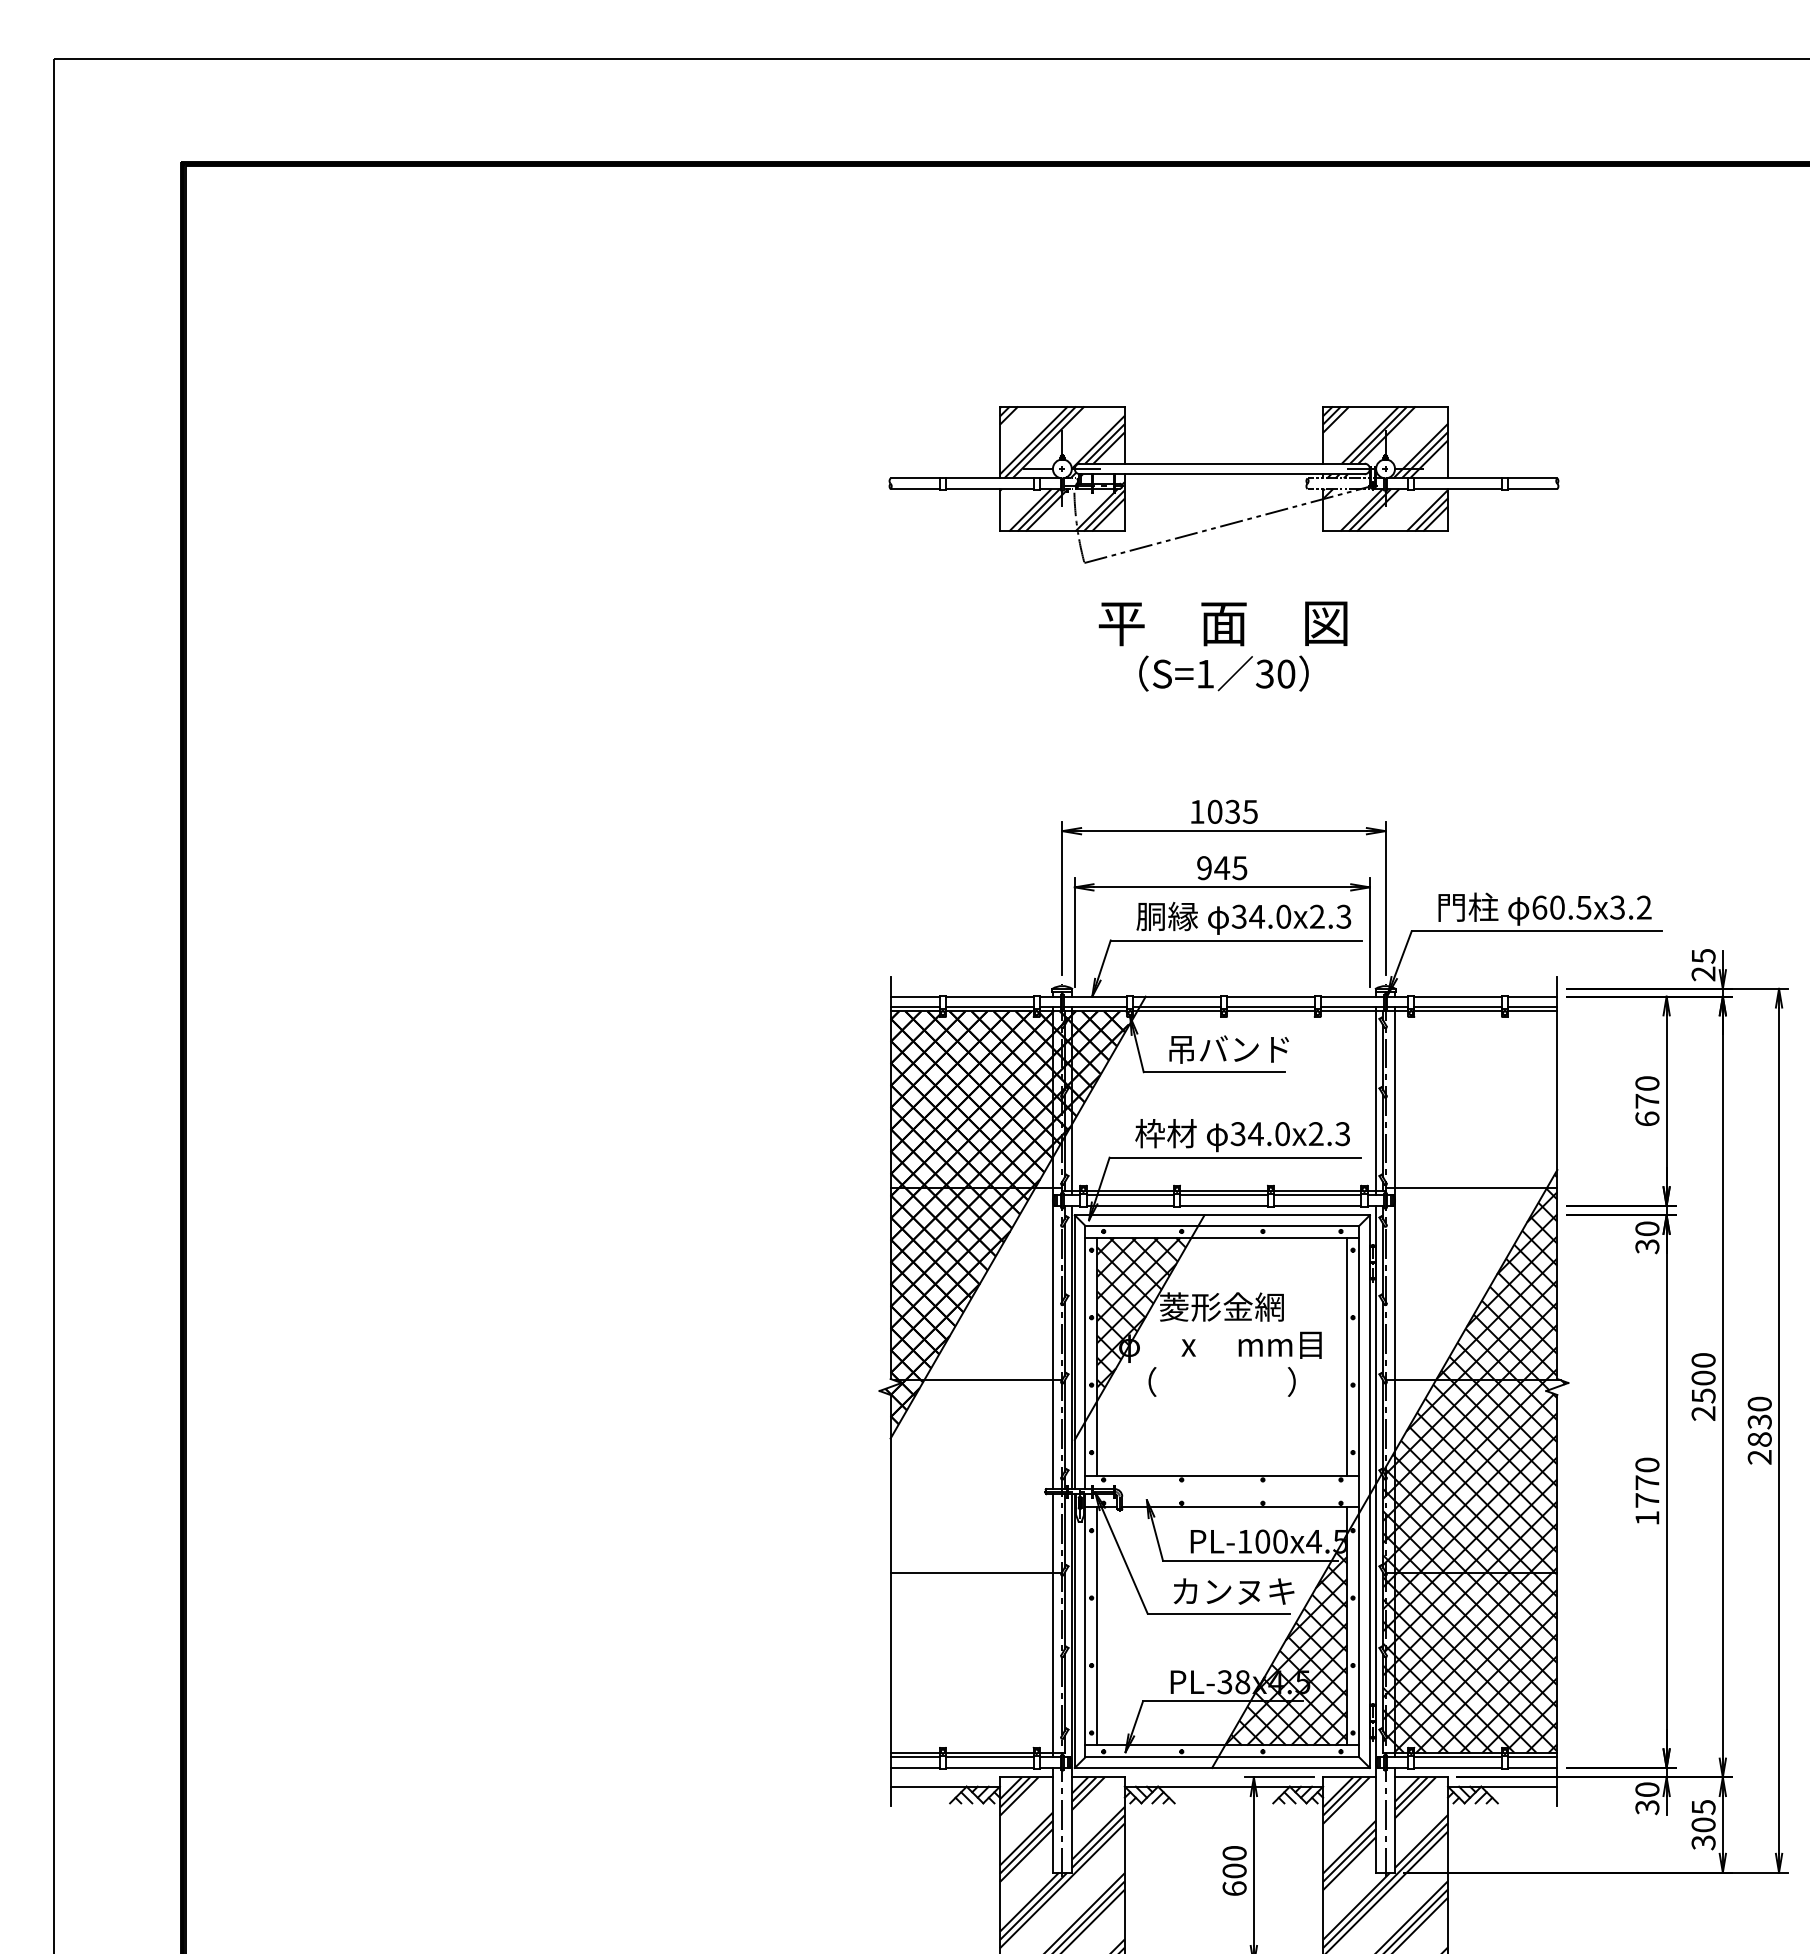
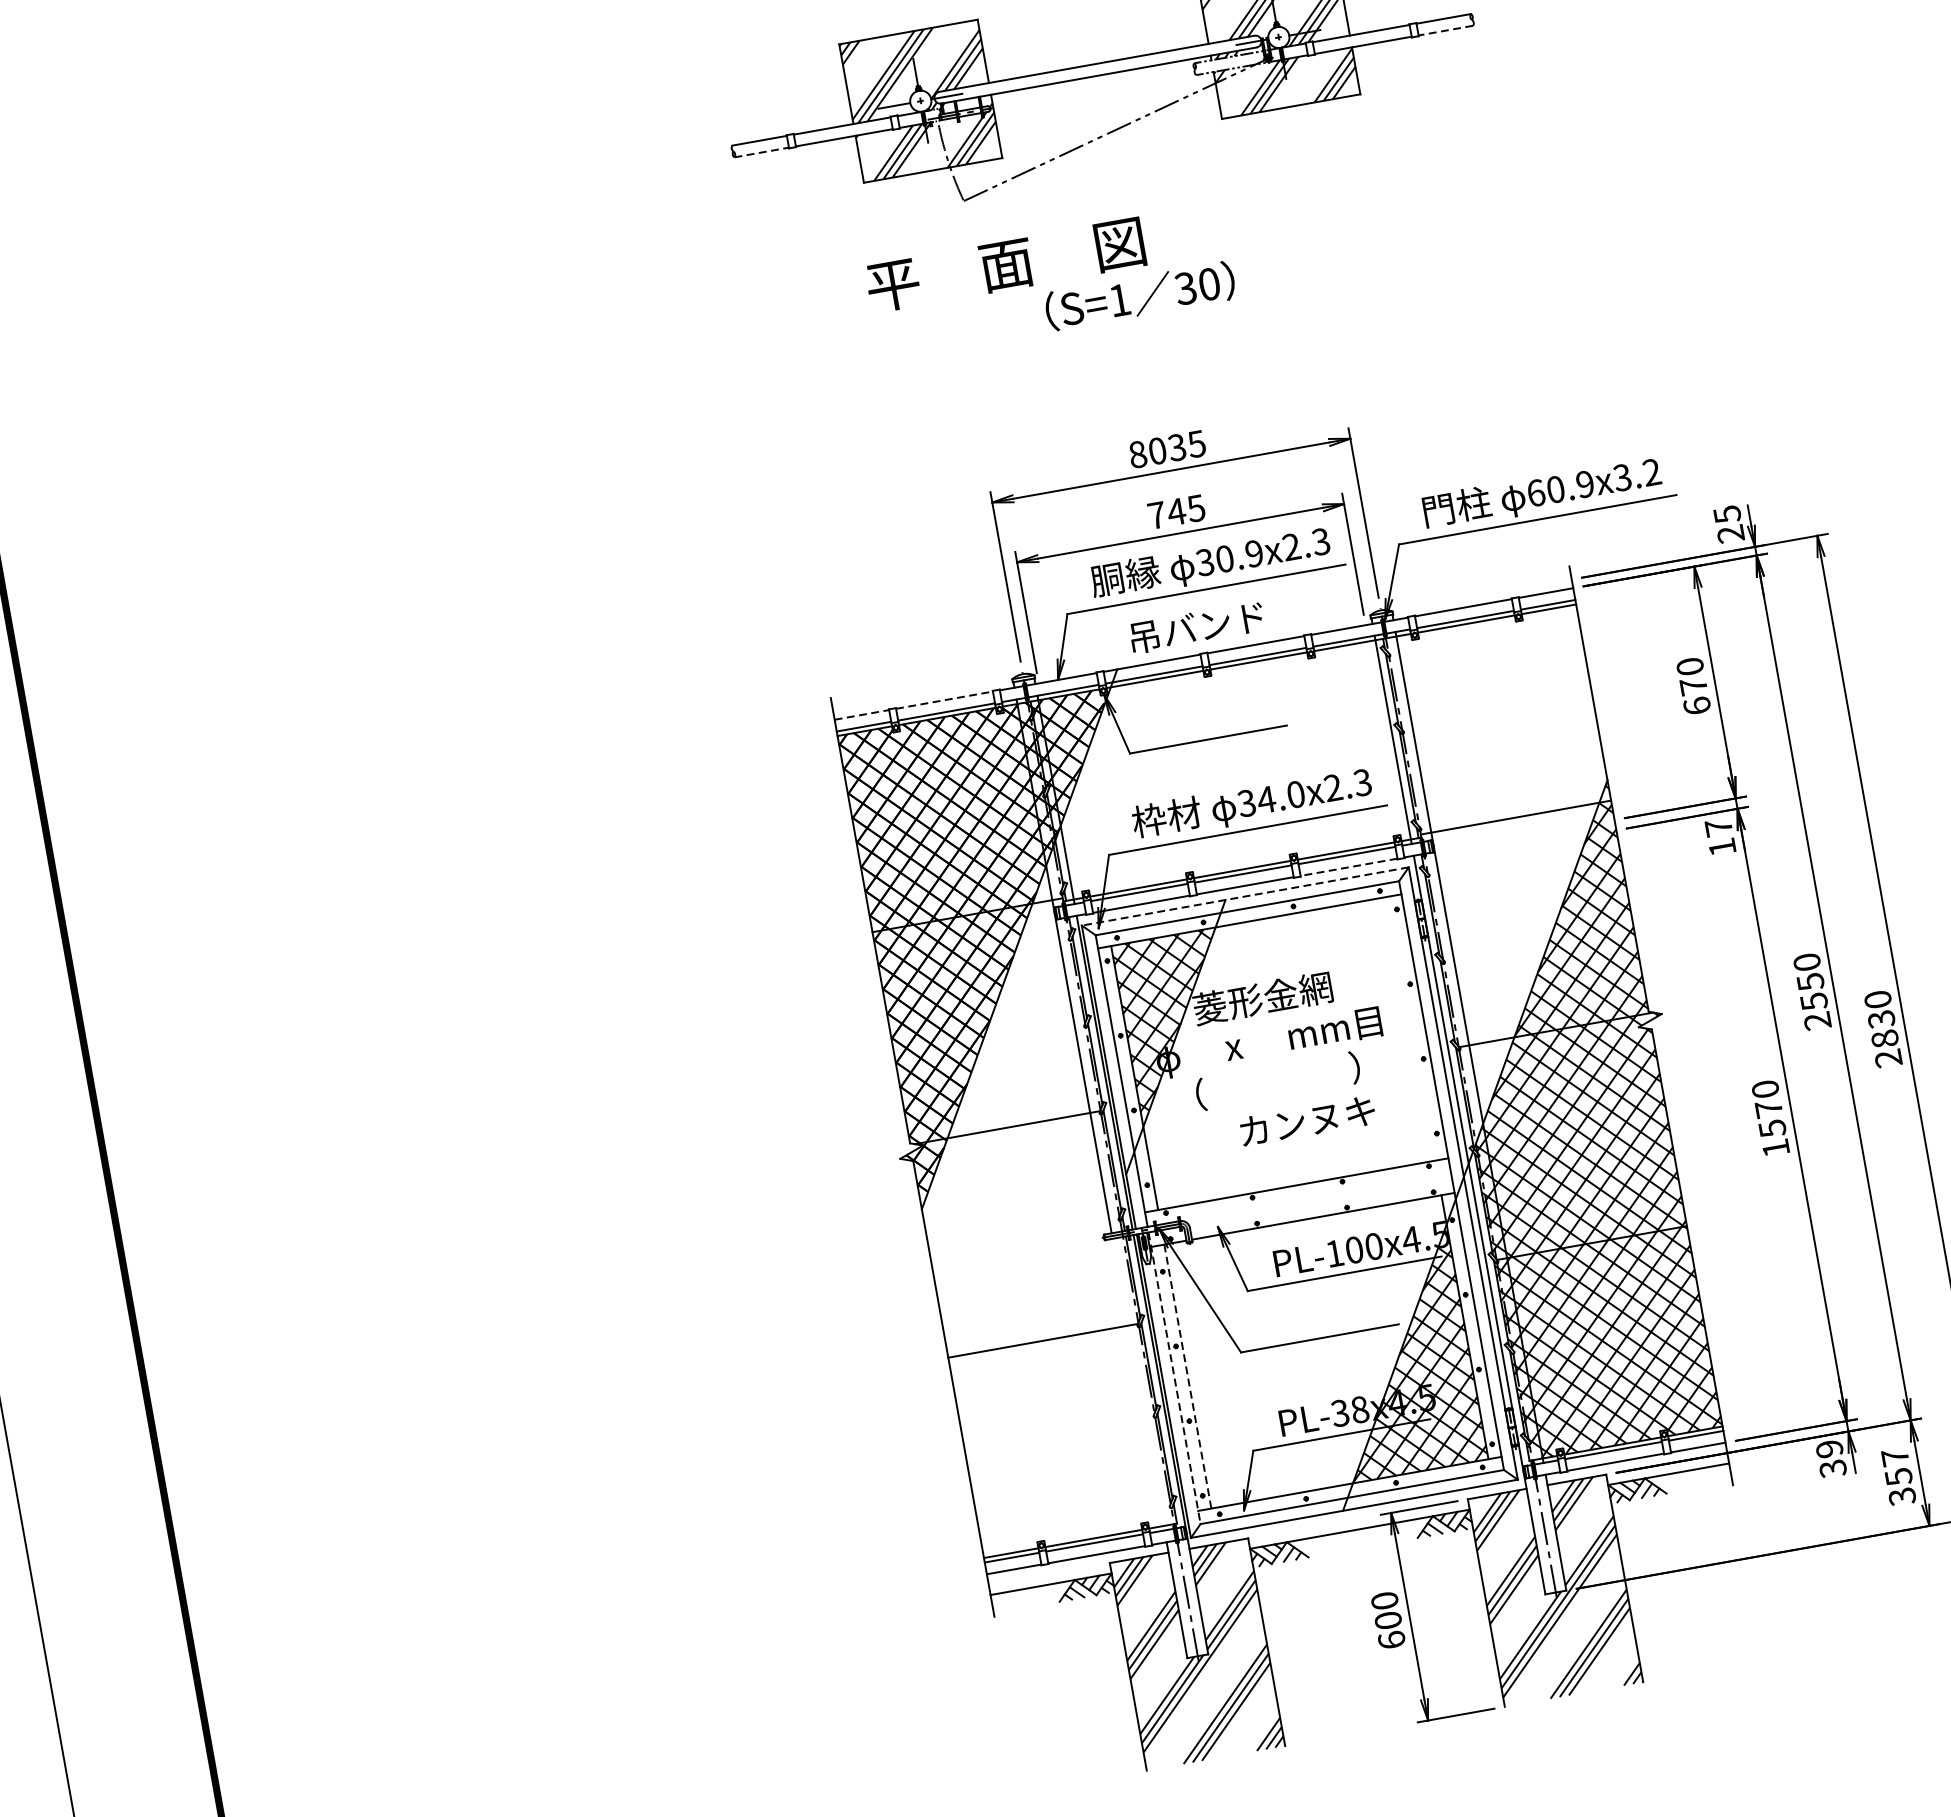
line: (915, 489) -> (762, 152), solid -> dashed
line: (1532, 489) -> (1445, 31), solid -> dashed
text: (1222, 623) -> (1005, 265), moved
text: (1197, 811) -> (1138, 454), 1035 -> 8035
text: (1204, 868) -> (1157, 515), 945 -> 745
text: (1583, 907) -> (1584, 484), 60.5x3.2 -> 60.9x3.2
text: (1270, 916) -> (1239, 555), 34.0x2.3 -> 30.9x2.3
line: (915, 996) -> (862, 714), solid -> dashed
line: (989, 996) -> (944, 700), solid -> dashed
text: (1228, 1049) -> (1196, 627), moved
line: (1317, 1205) -> (1348, 866), solid -> dashed
line: (1222, 1215) -> (1245, 896), solid -> dashed
text: (1647, 1237) -> (1720, 837), 30 -> 17
line: (1347, 1356) -> (1411, 1028), removed
text: (1703, 1377) -> (1810, 981), 2500 -> 2550
text: (1647, 1500) -> (1772, 1128), 1770 -> 1570
text: (1233, 1591) -> (1307, 1121), moved
line: (1052, 1625) -> (1138, 1384), removed
line: (1085, 1625) -> (1174, 1377), solid -> dashed
line: (1097, 1626) -> (1188, 1376), solid -> dashed
text: (1647, 1789) -> (1829, 1448), 30 -> 39
text: (1703, 1815) -> (1896, 1466), 305 -> 357

